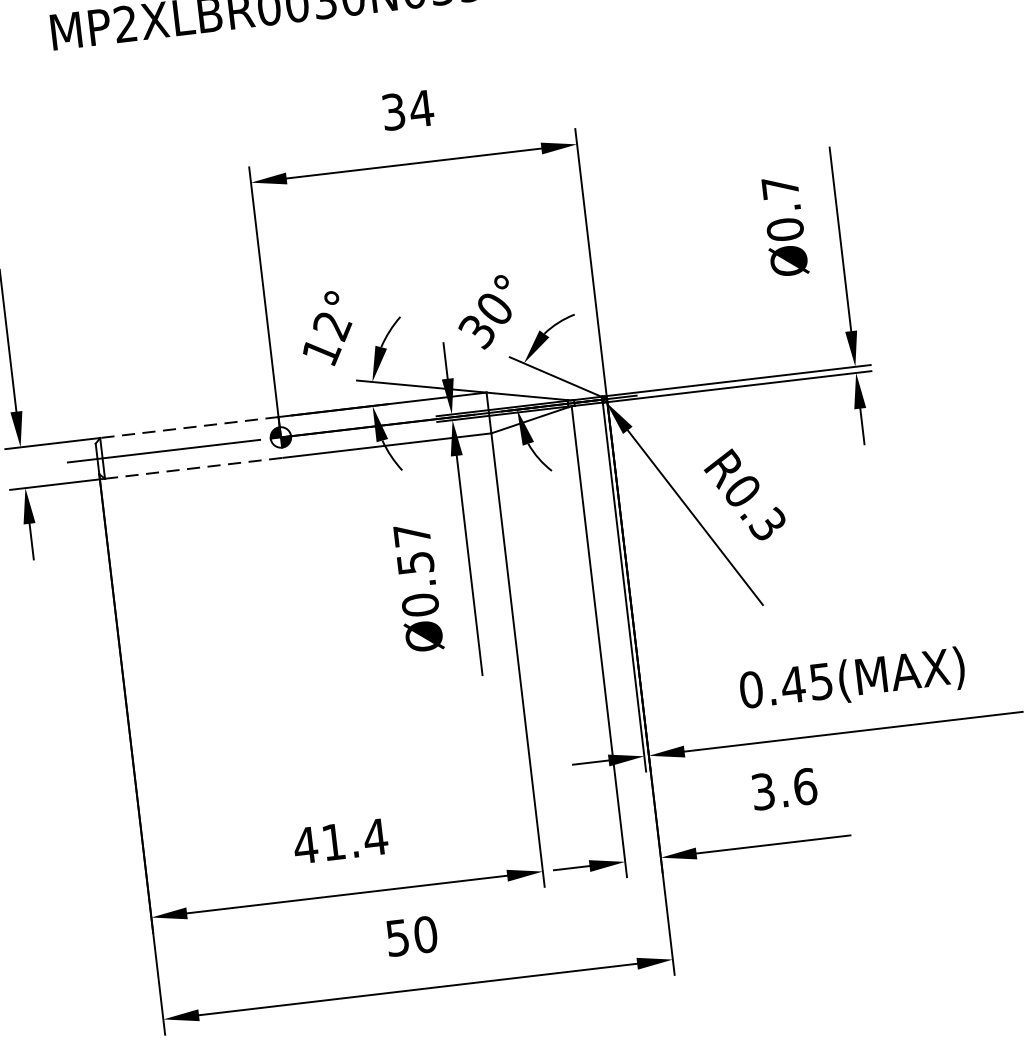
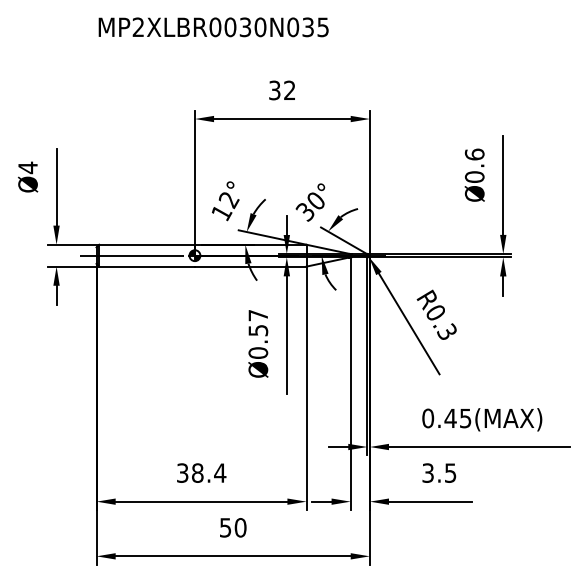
text: (420, 106) -> (289, 89), 34 -> 32
text: (779, 187) -> (474, 154), Ø0.7 -> Ø0.6
line: (190, 426) -> (147, 244), dashed -> solid
line: (194, 467) -> (147, 266), dashed -> solid
text: (804, 785) -> (450, 472), 3.6 -> 3.5
text: (318, 842) -> (189, 472), 41.4 -> 38.4

